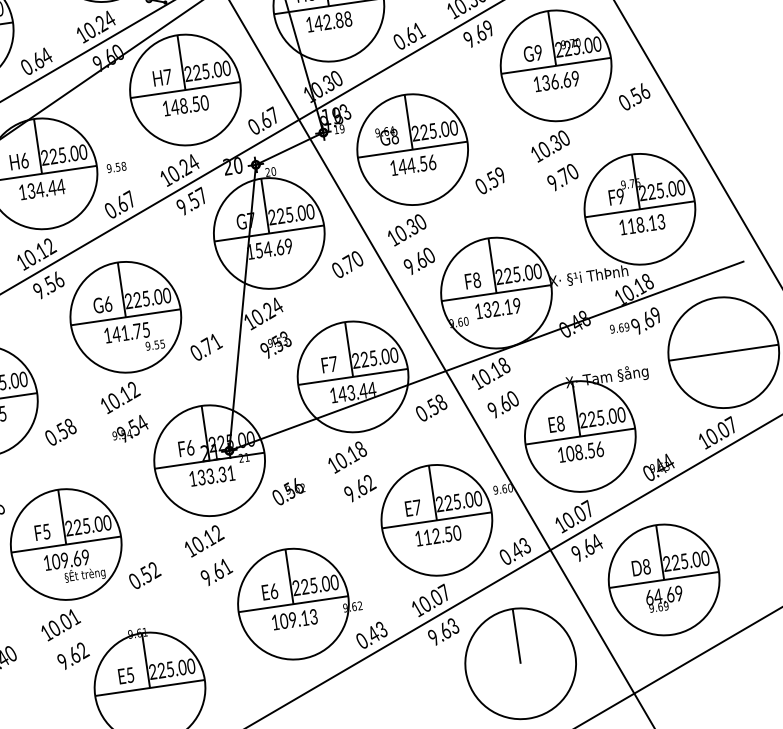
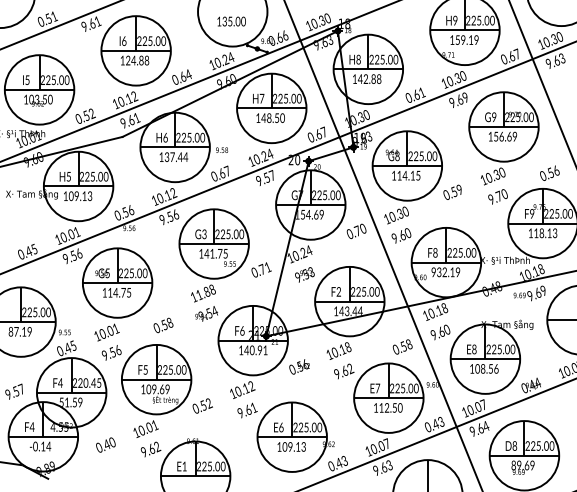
text: (546, 82) -> (496, 136), 136.69 -> 156.69
text: (633, 95) -> (549, 172), moved
text: (416, 164) -> (408, 175), 144.56 -> 114.15
text: (39, 188) -> (172, 156), 134.44 -> 137.44
text: (108, 302) -> (204, 233), G6 -> G3
text: (478, 311) -> (433, 272), 132.19 -> 932.19
text: (332, 363) -> (338, 291), F7 -> F2
text: (124, 395) -> (206, 292), 10.12 -> 11.88
text: (431, 407) -> (402, 346), moved
text: (60, 432) -> (163, 325), moved
text: (212, 476) -> (253, 350), 133.31 -> 140.91
text: (653, 597) -> (516, 465), 64.69 -> 89.69
text: (130, 675) -> (184, 466), E5 -> E1

